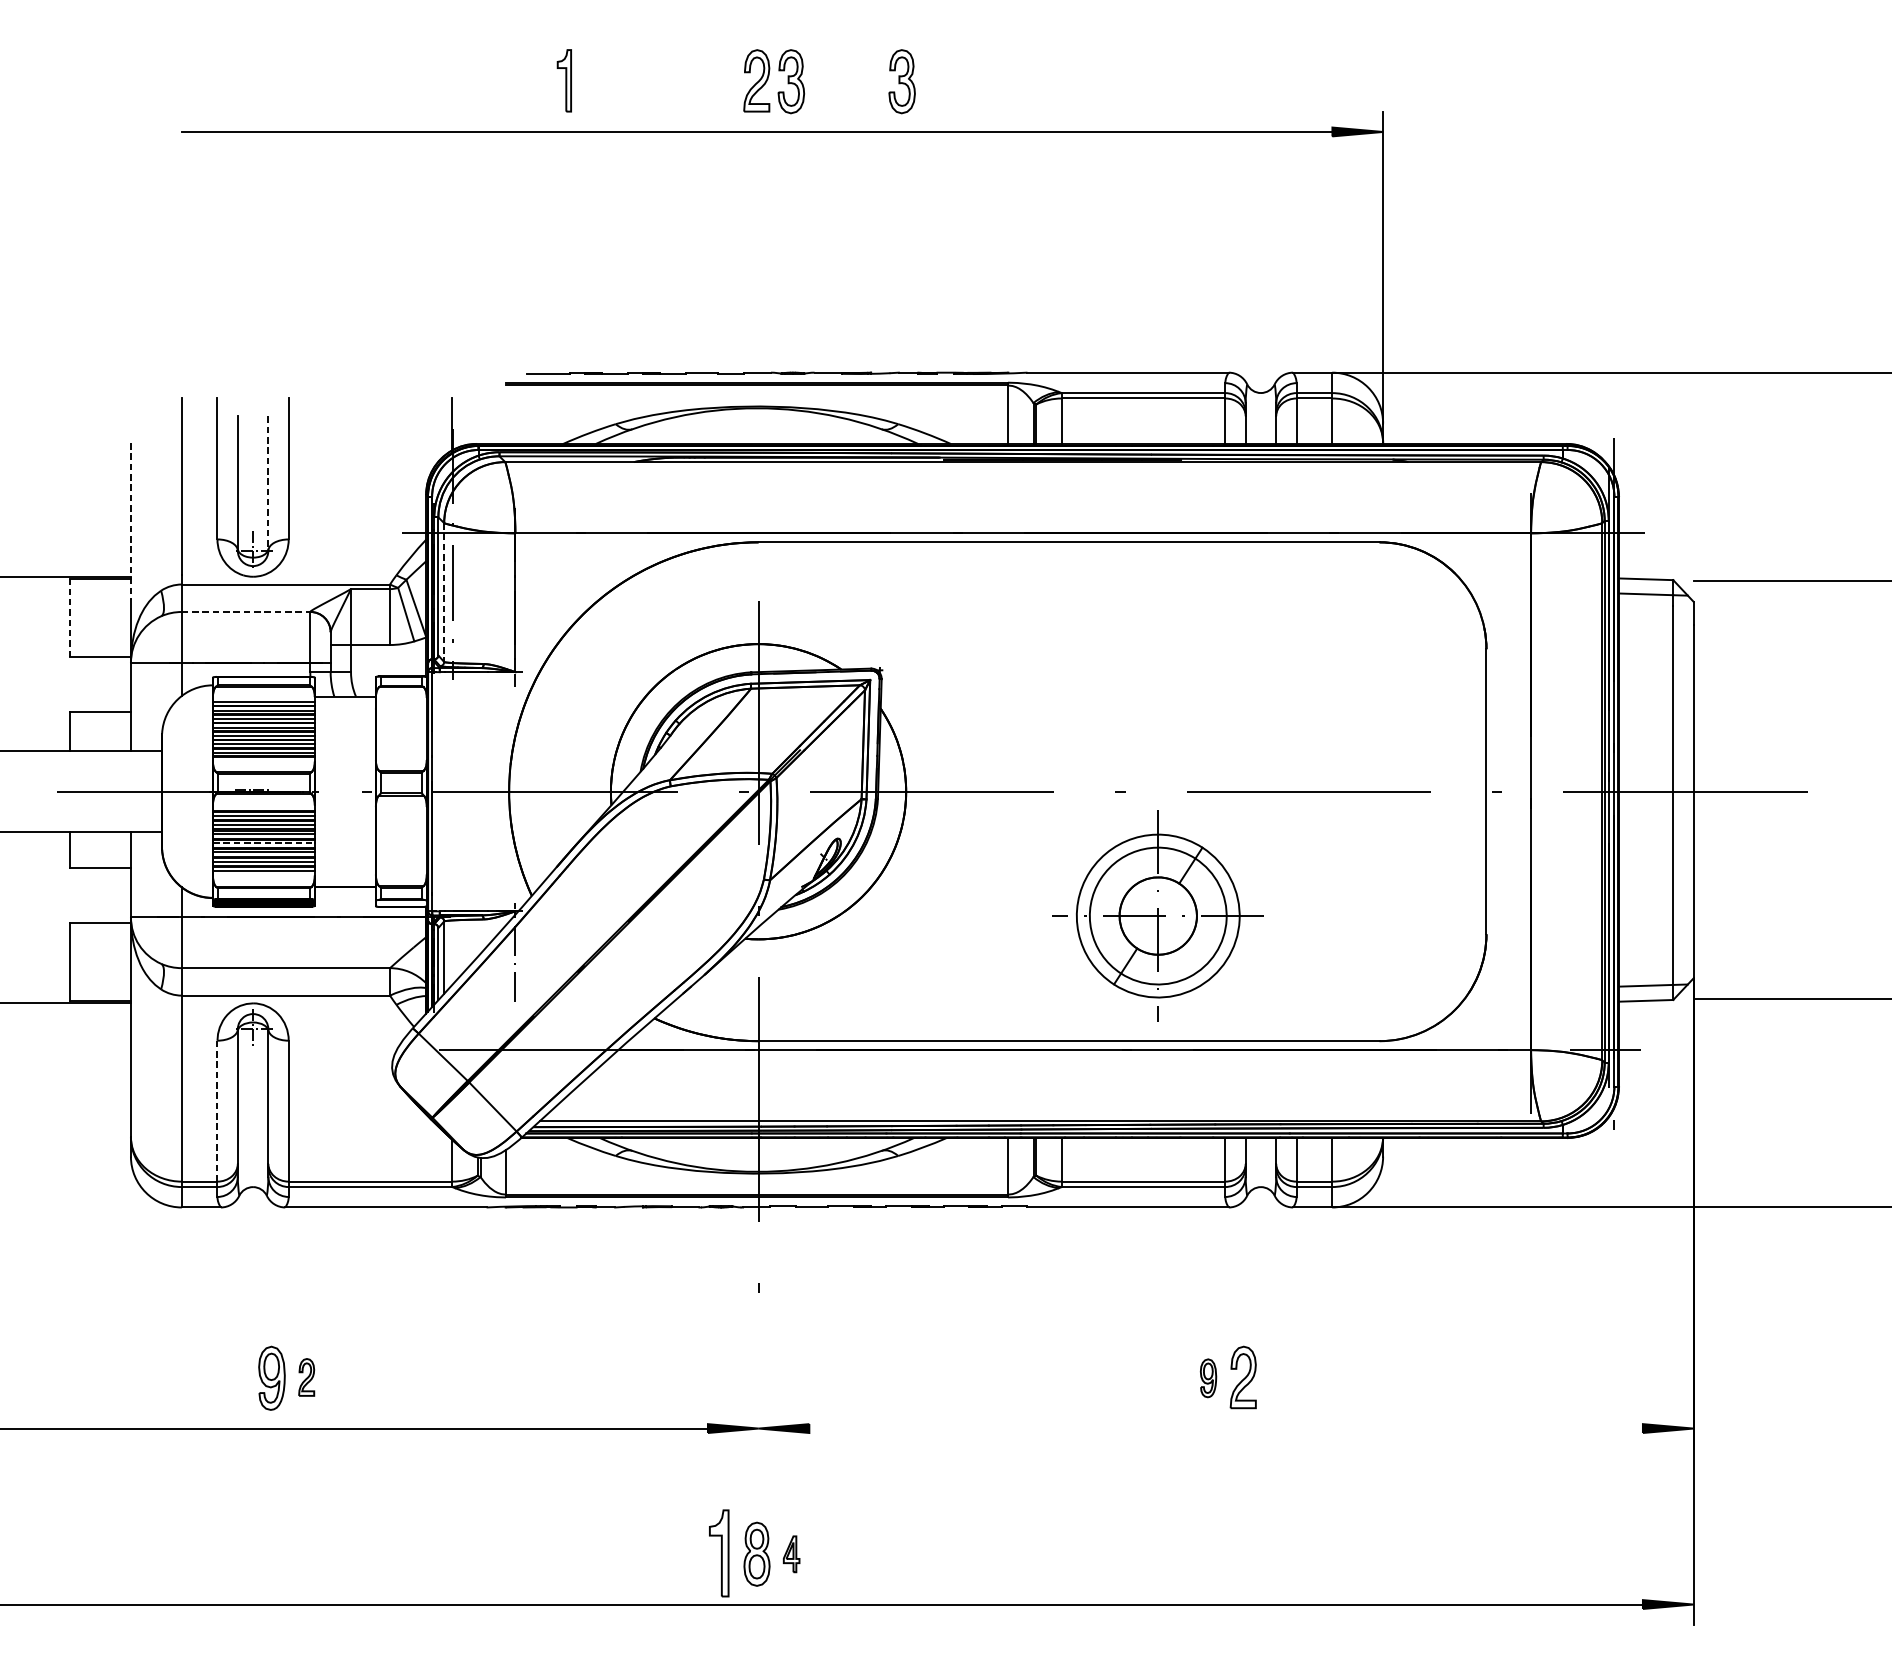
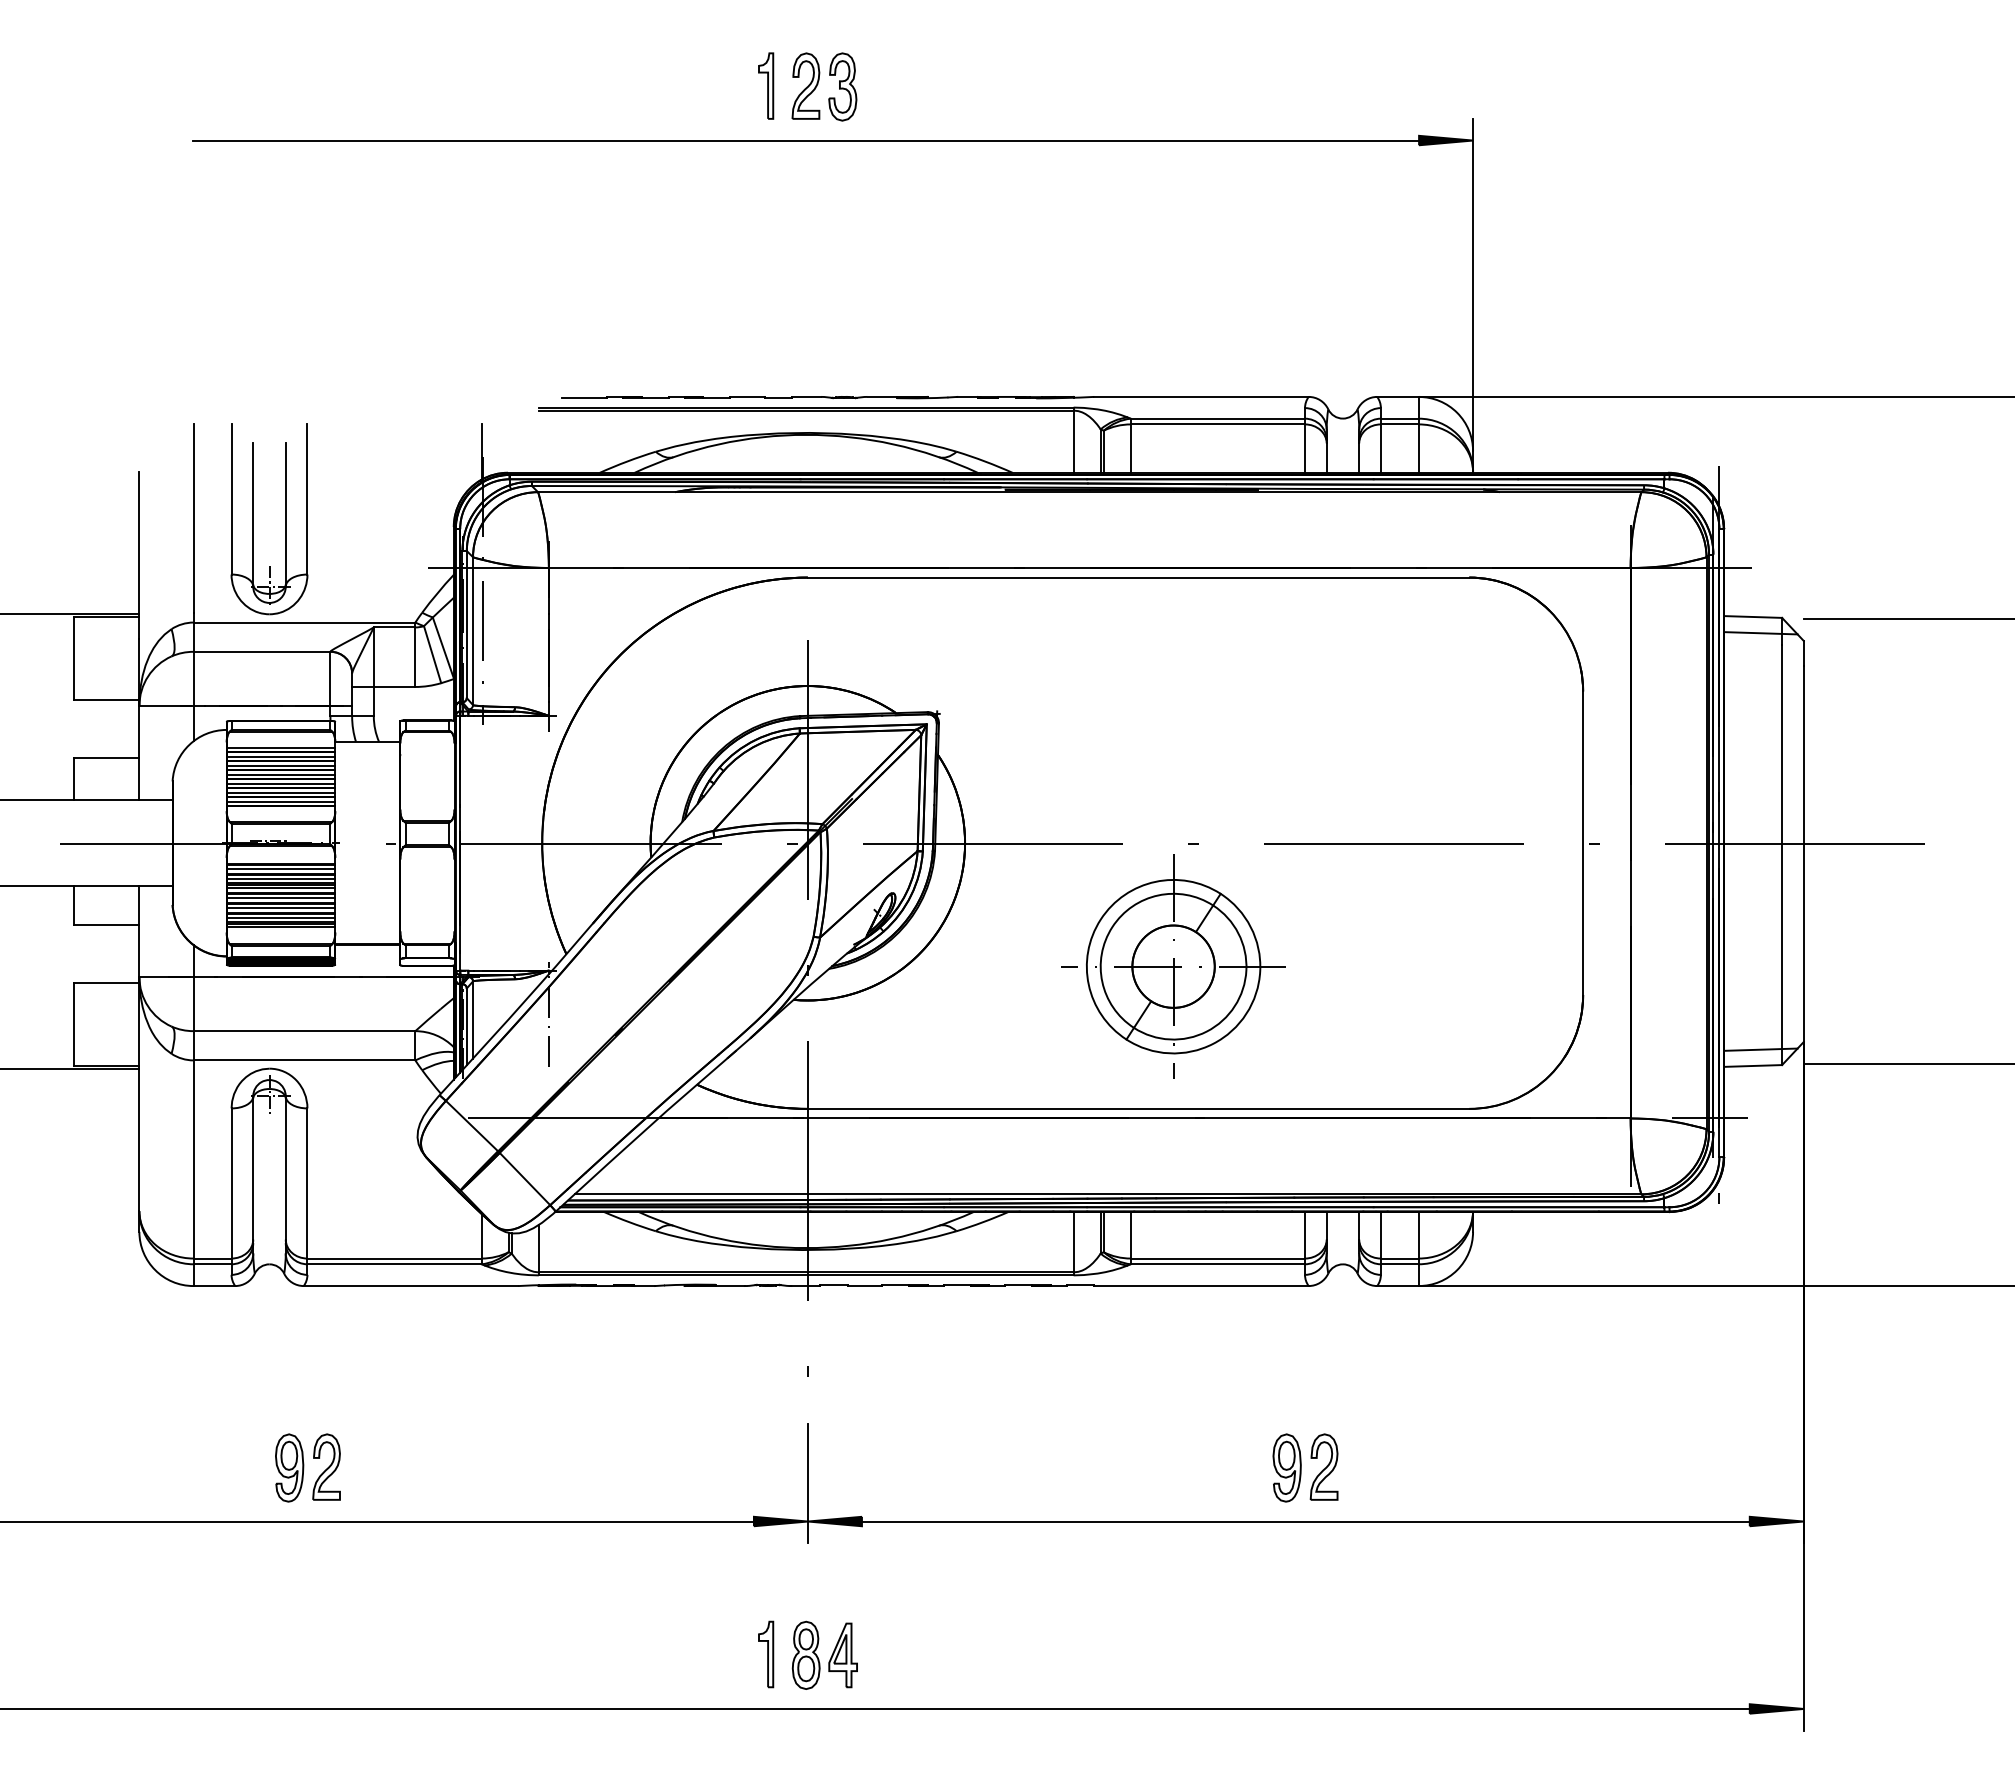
part: (564, 80) -> (766, 85), moved
part: (901, 81) -> (960, 86), removed
line: (268, 484) -> (285, 515), dashed -> solid
line: (131, 521) -> (139, 555), dashed -> solid
line: (444, 592) -> (473, 631), dashed -> solid
line: (246, 611) -> (262, 651), dashed -> solid
line: (70, 618) -> (74, 658), dashed -> solid
line: (264, 843) -> (281, 898), dashed -> solid
part: (1158, 915) -> (1173, 966), moved
line: (217, 1111) -> (231, 1183), dashed -> solid
part: (306, 1376) -> (326, 1466), size x1.67
part: (1207, 1377) -> (1286, 1467), size x1.67
line: (758, 1392) -> (807, 1483), added
line: (1225, 1428) -> (1305, 1521), added
part: (719, 1553) -> (766, 1654), size x0.71
part: (791, 1554) -> (842, 1655), size x1.67

